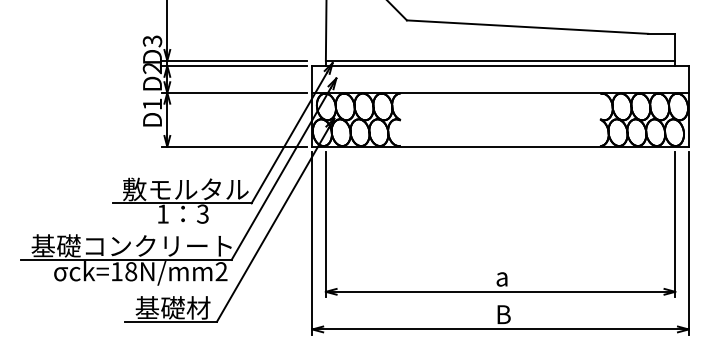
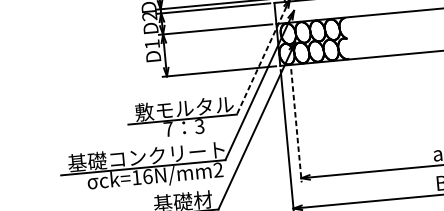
line: (289, 137) -> (261, 60), solid -> dashed
text: (162, 213) -> (168, 128), 1 -> 7
line: (325, 224) -> (296, 125), solid -> dashed
text: (131, 271) -> (148, 176), ck=18N/mm2 -> ck=16N/mm2

